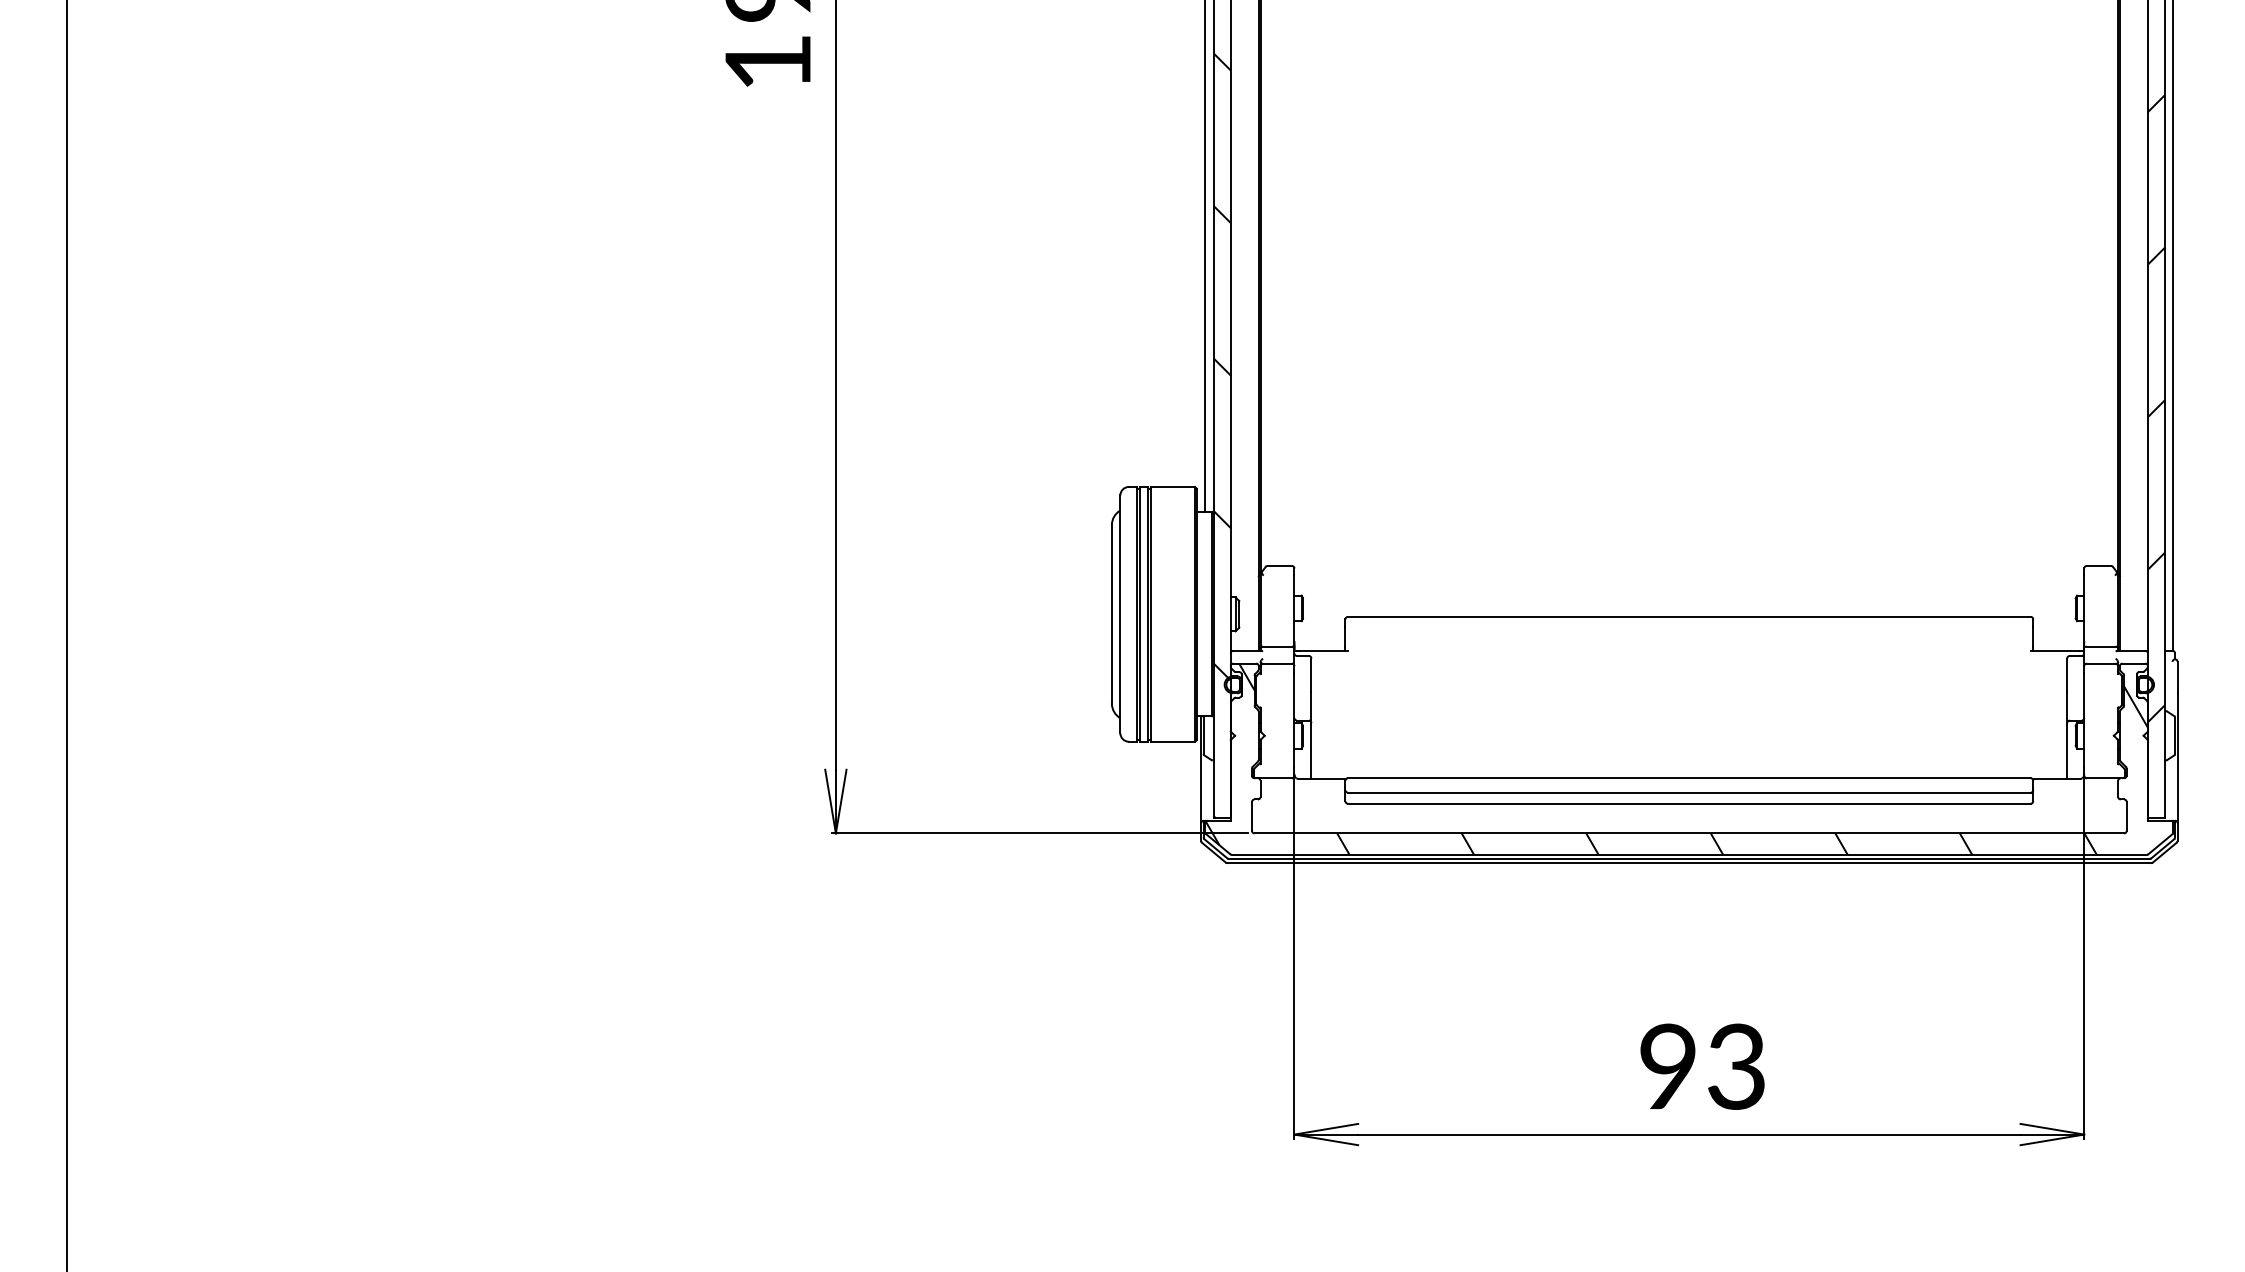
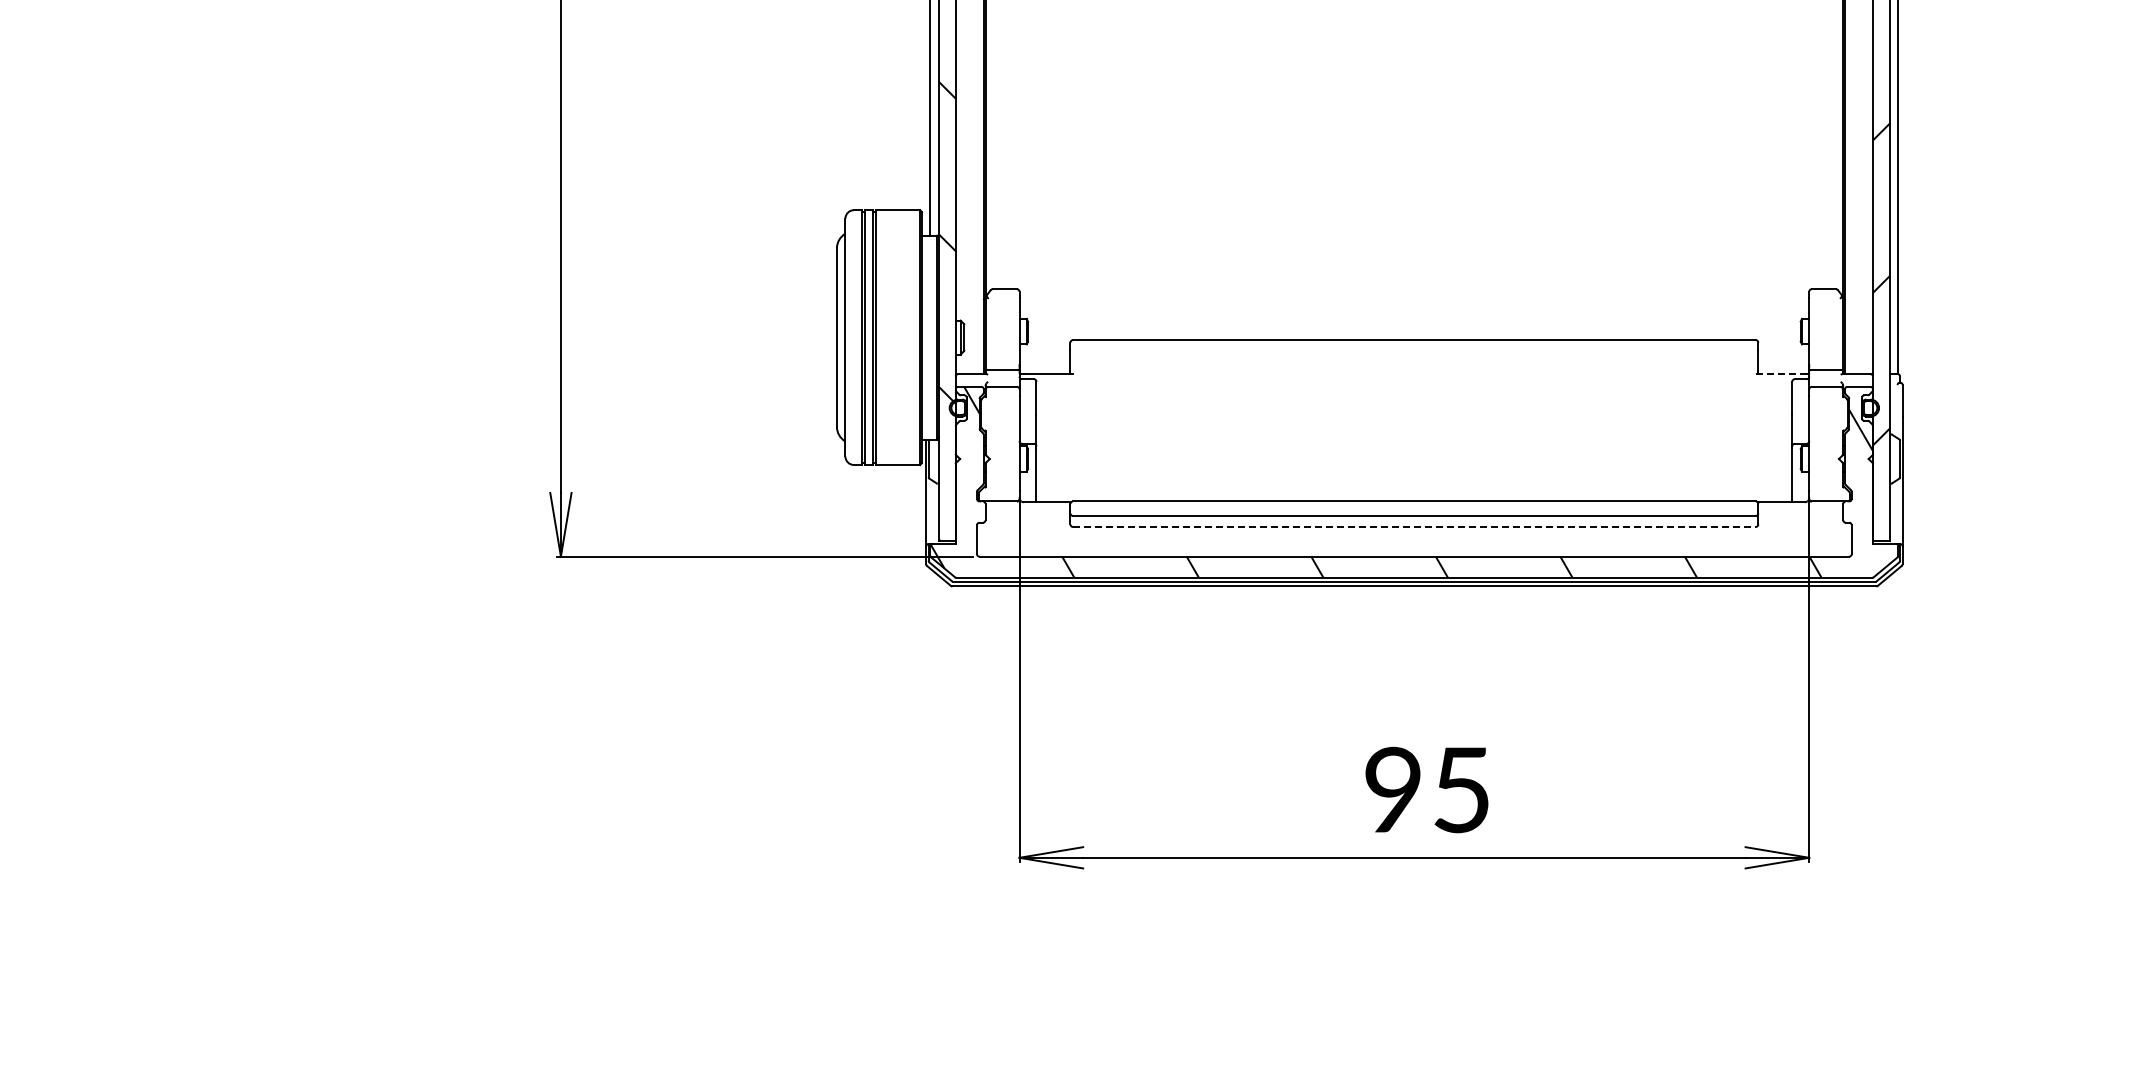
line: (2055, 650) -> (1780, 373), solid -> dashed
line: (1689, 803) -> (1414, 526), solid -> dashed
text: (1736, 1066) -> (1461, 789), 93 -> 95

